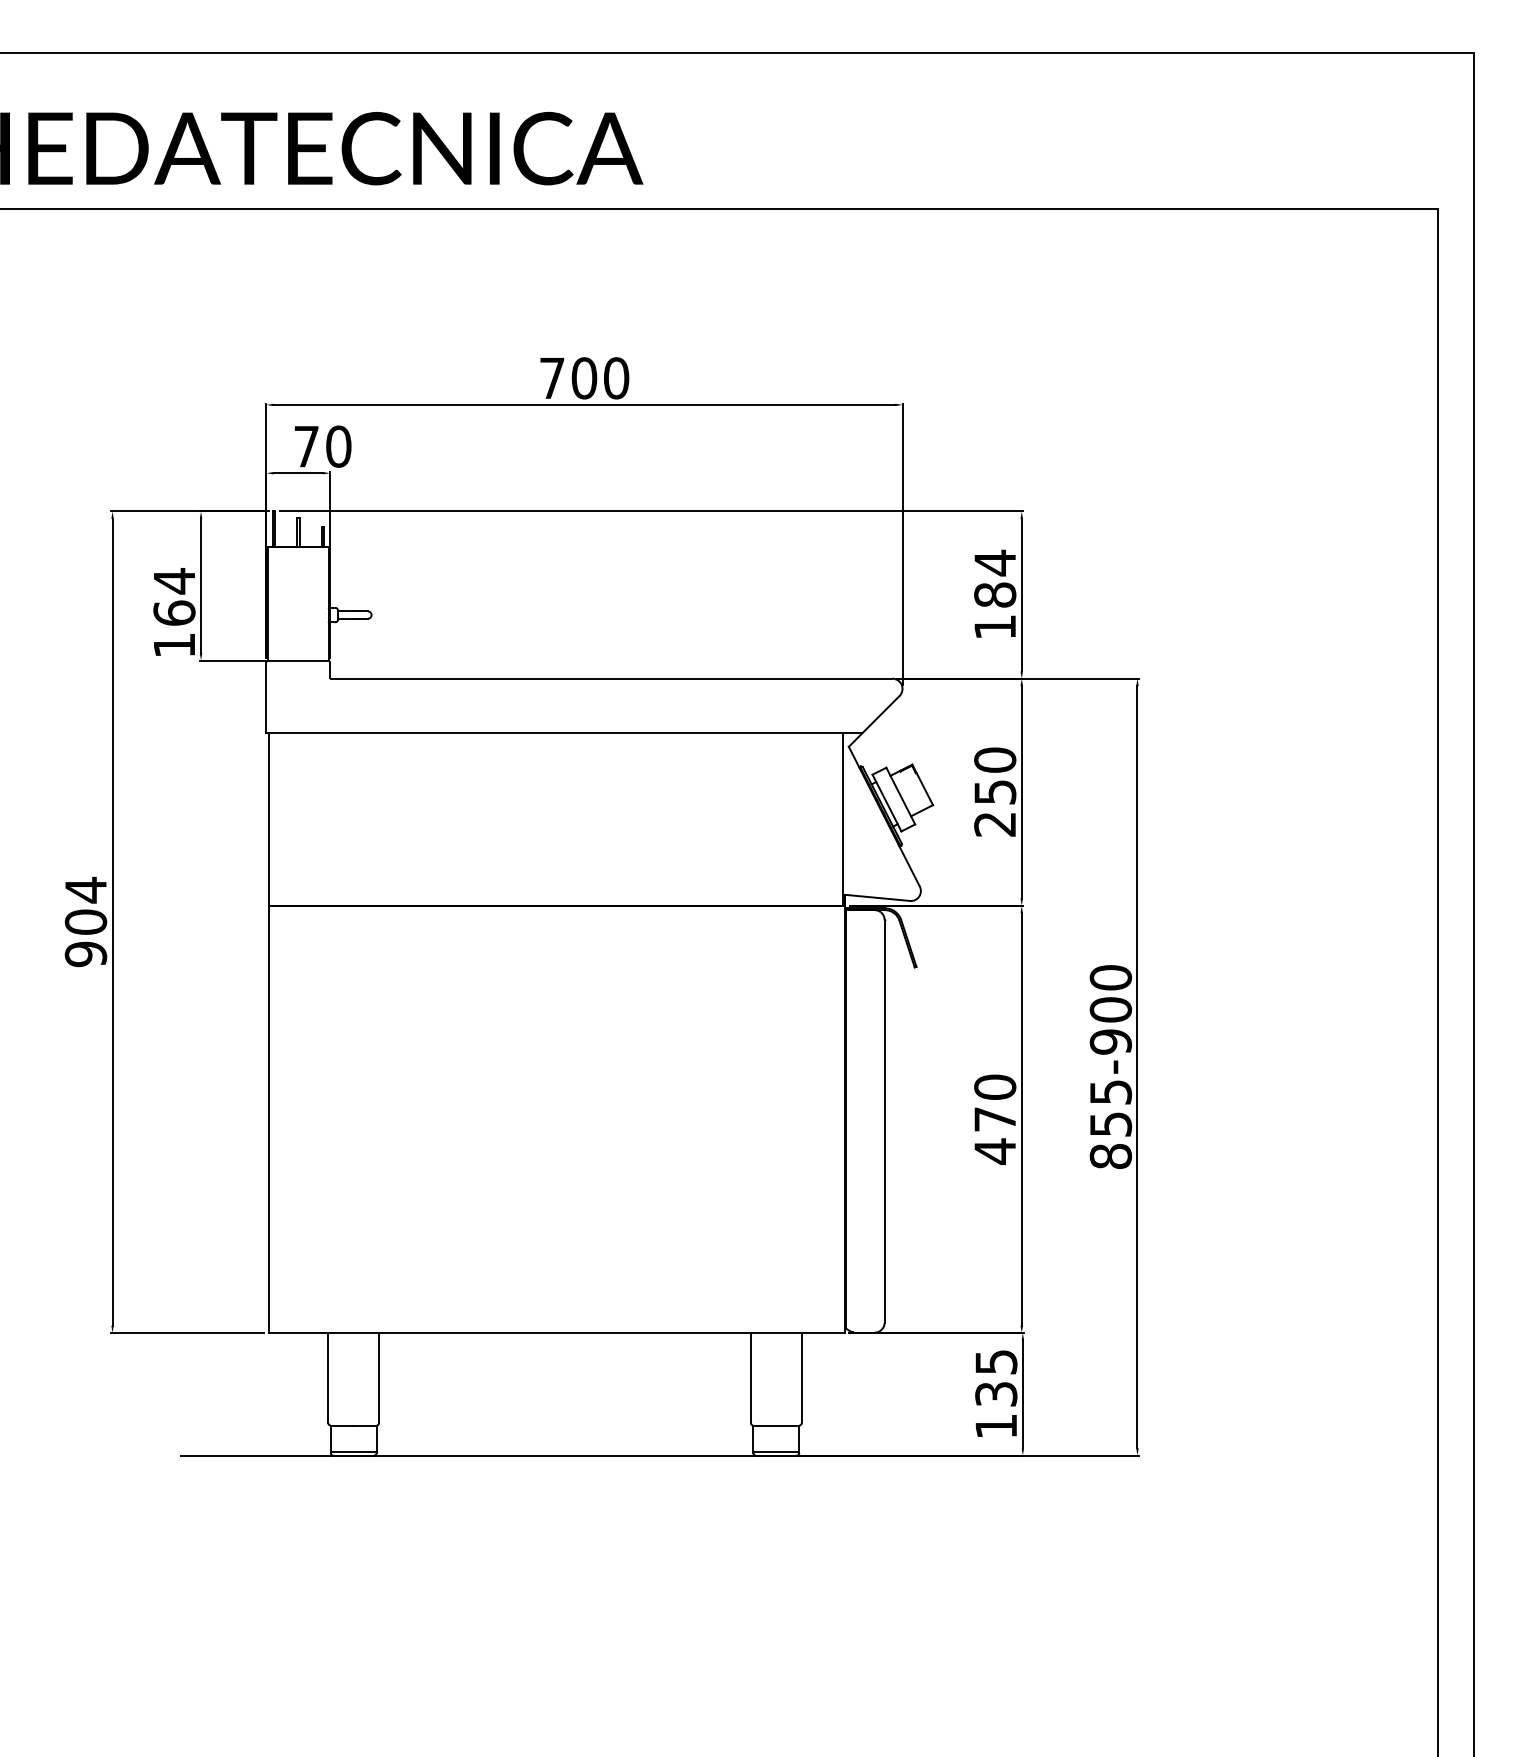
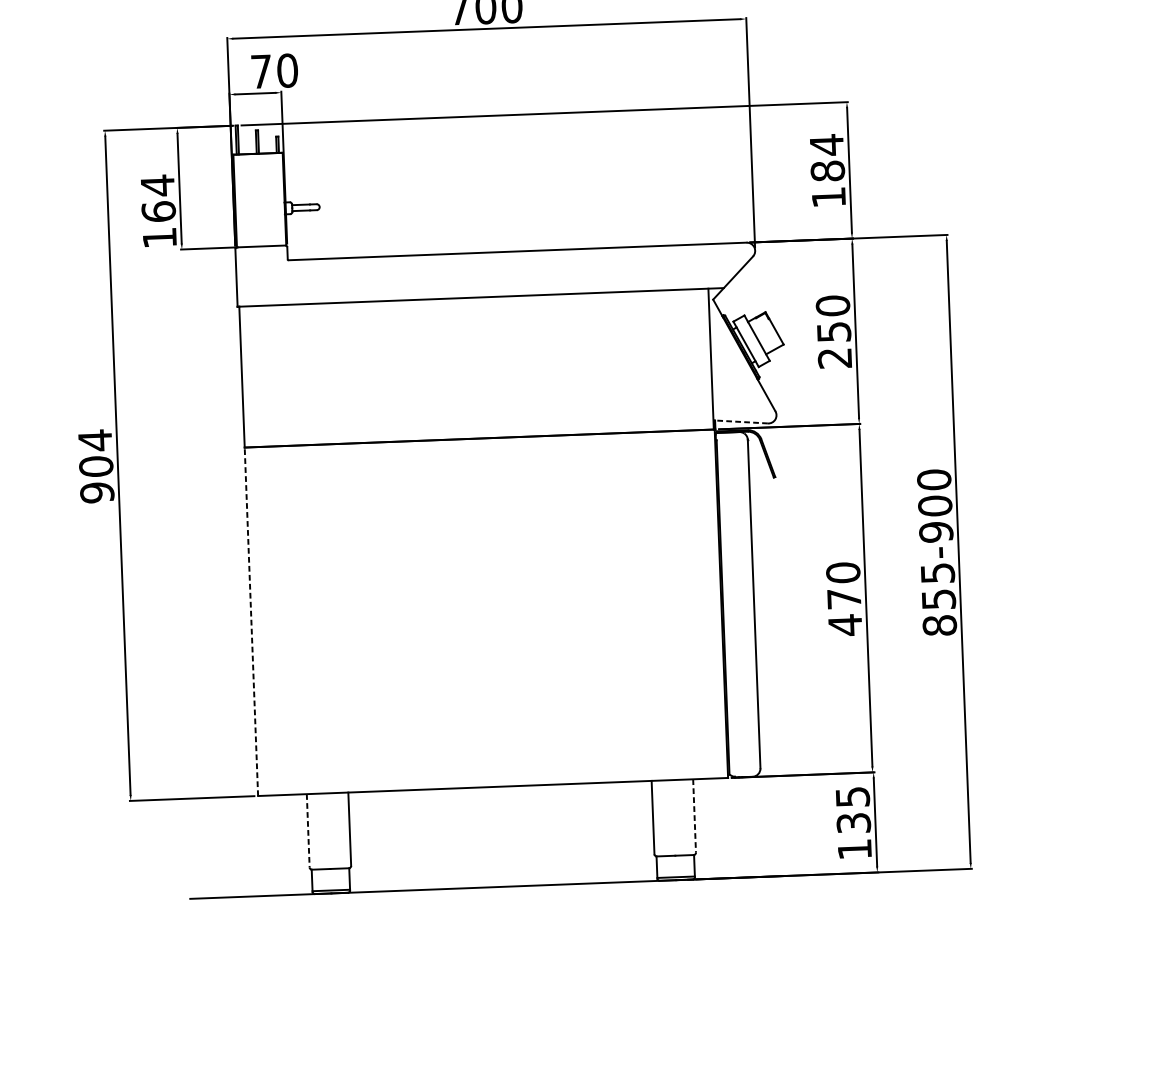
line: (877, 897) -> (741, 421), solid -> dashed
line: (268, 1119) -> (251, 621), solid -> dashed
line: (328, 1377) -> (308, 830), solid -> dashed
line: (801, 1377) -> (694, 815), solid -> dashed

